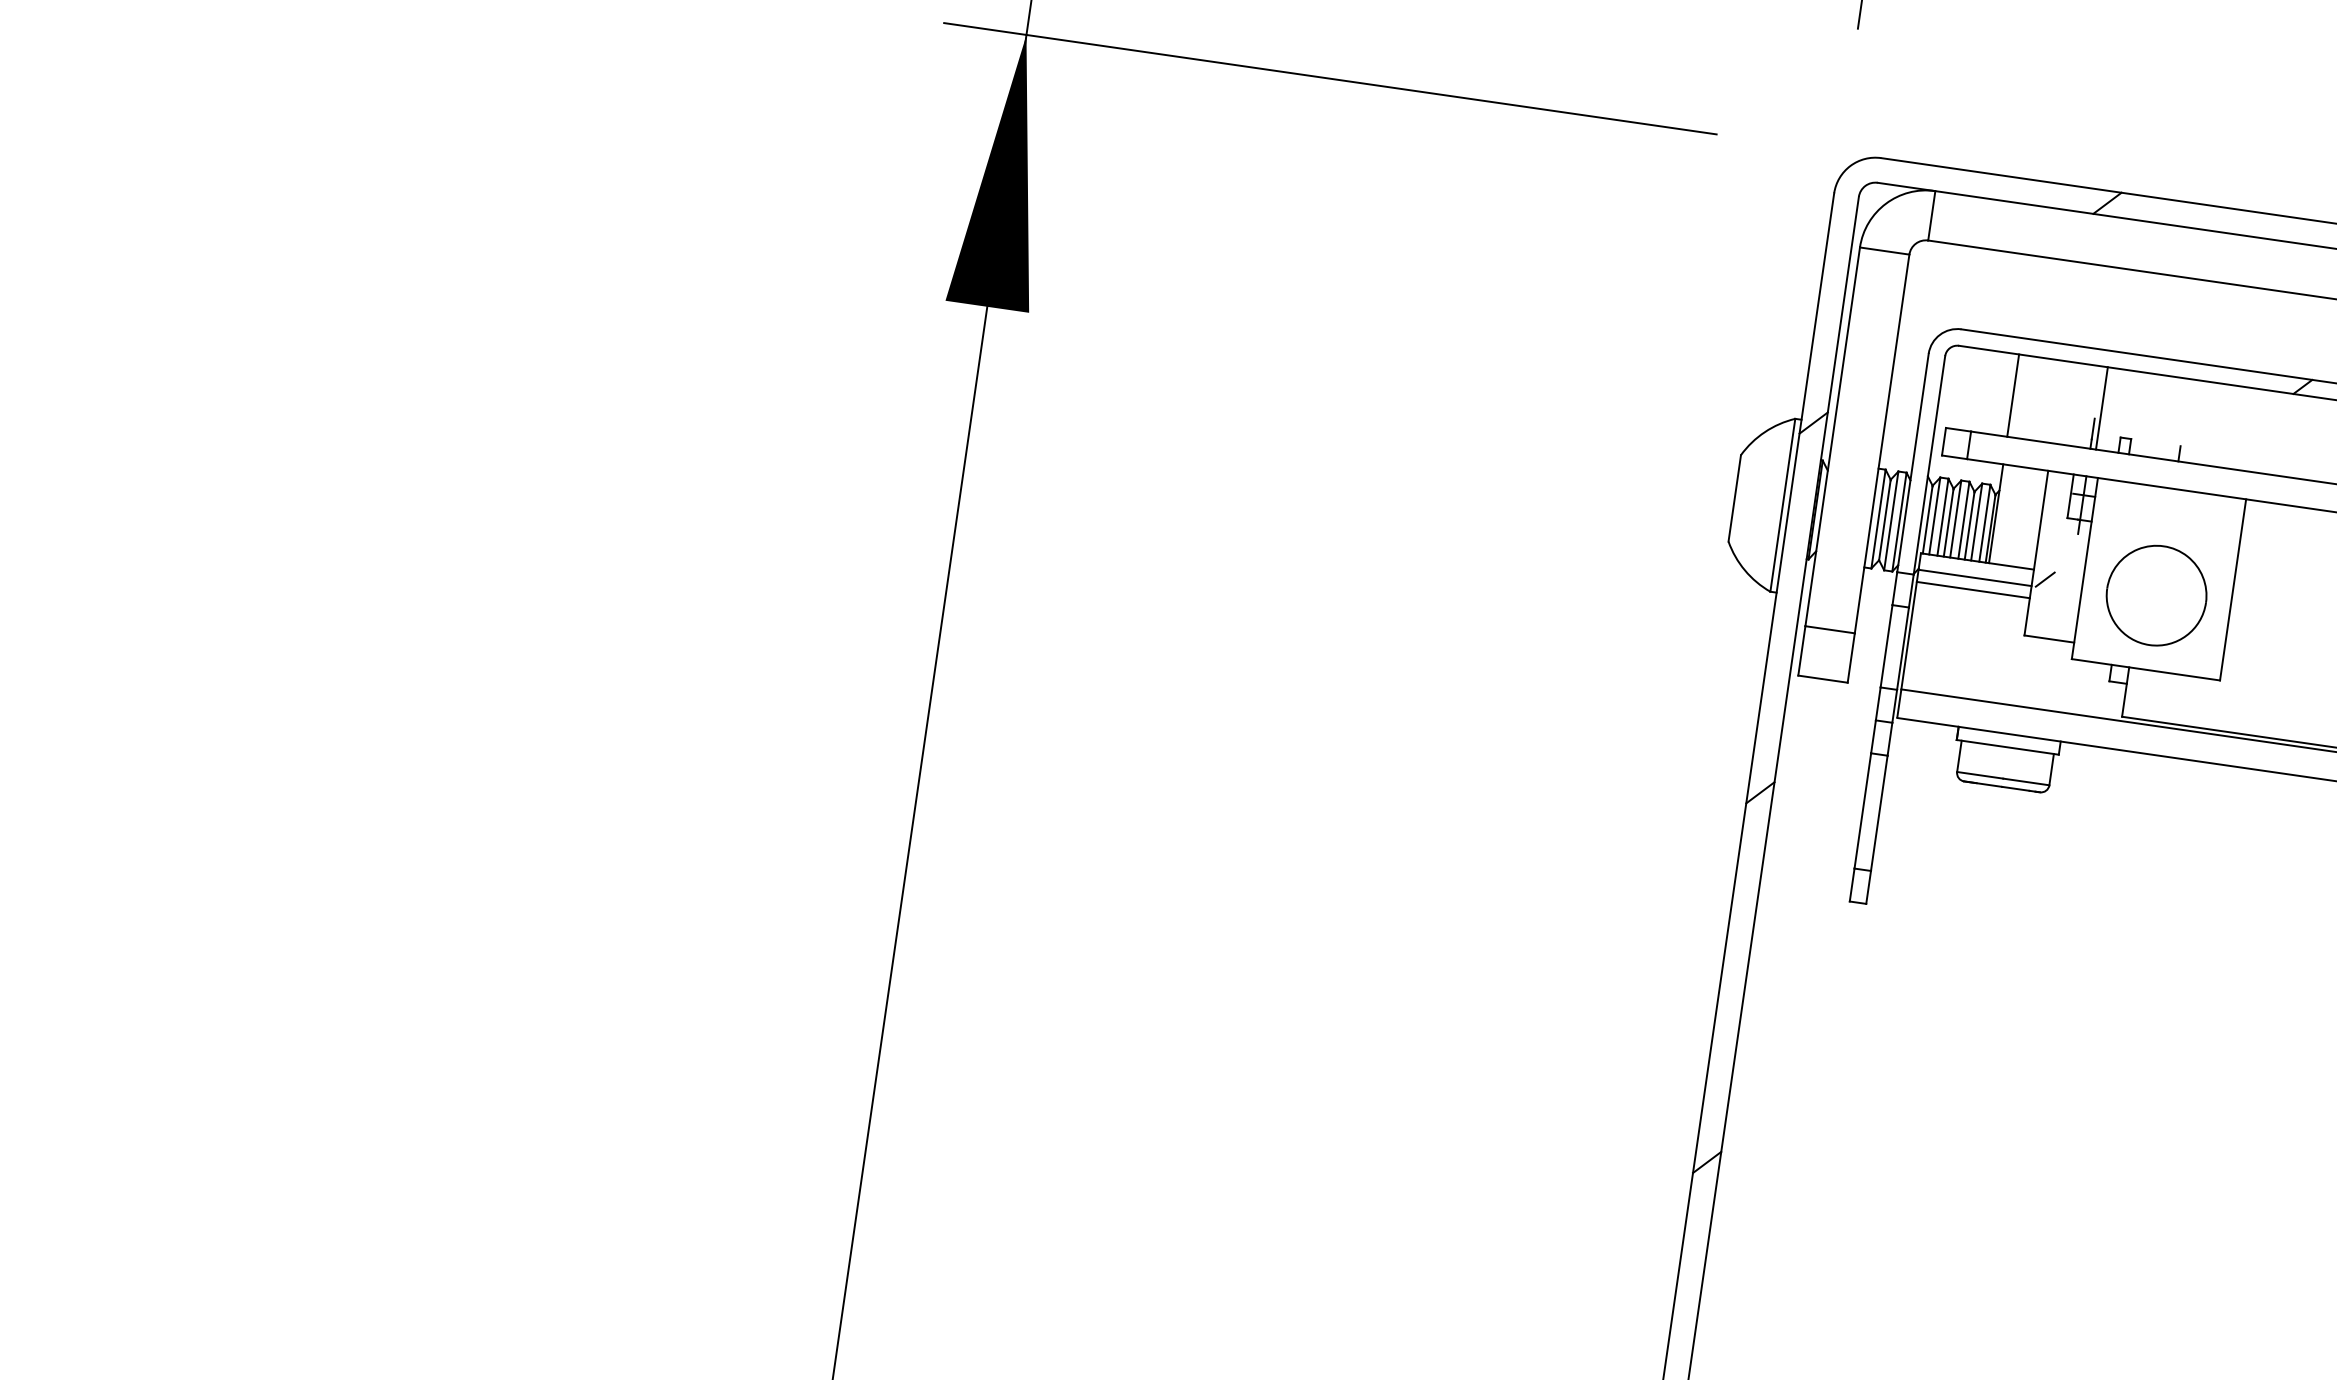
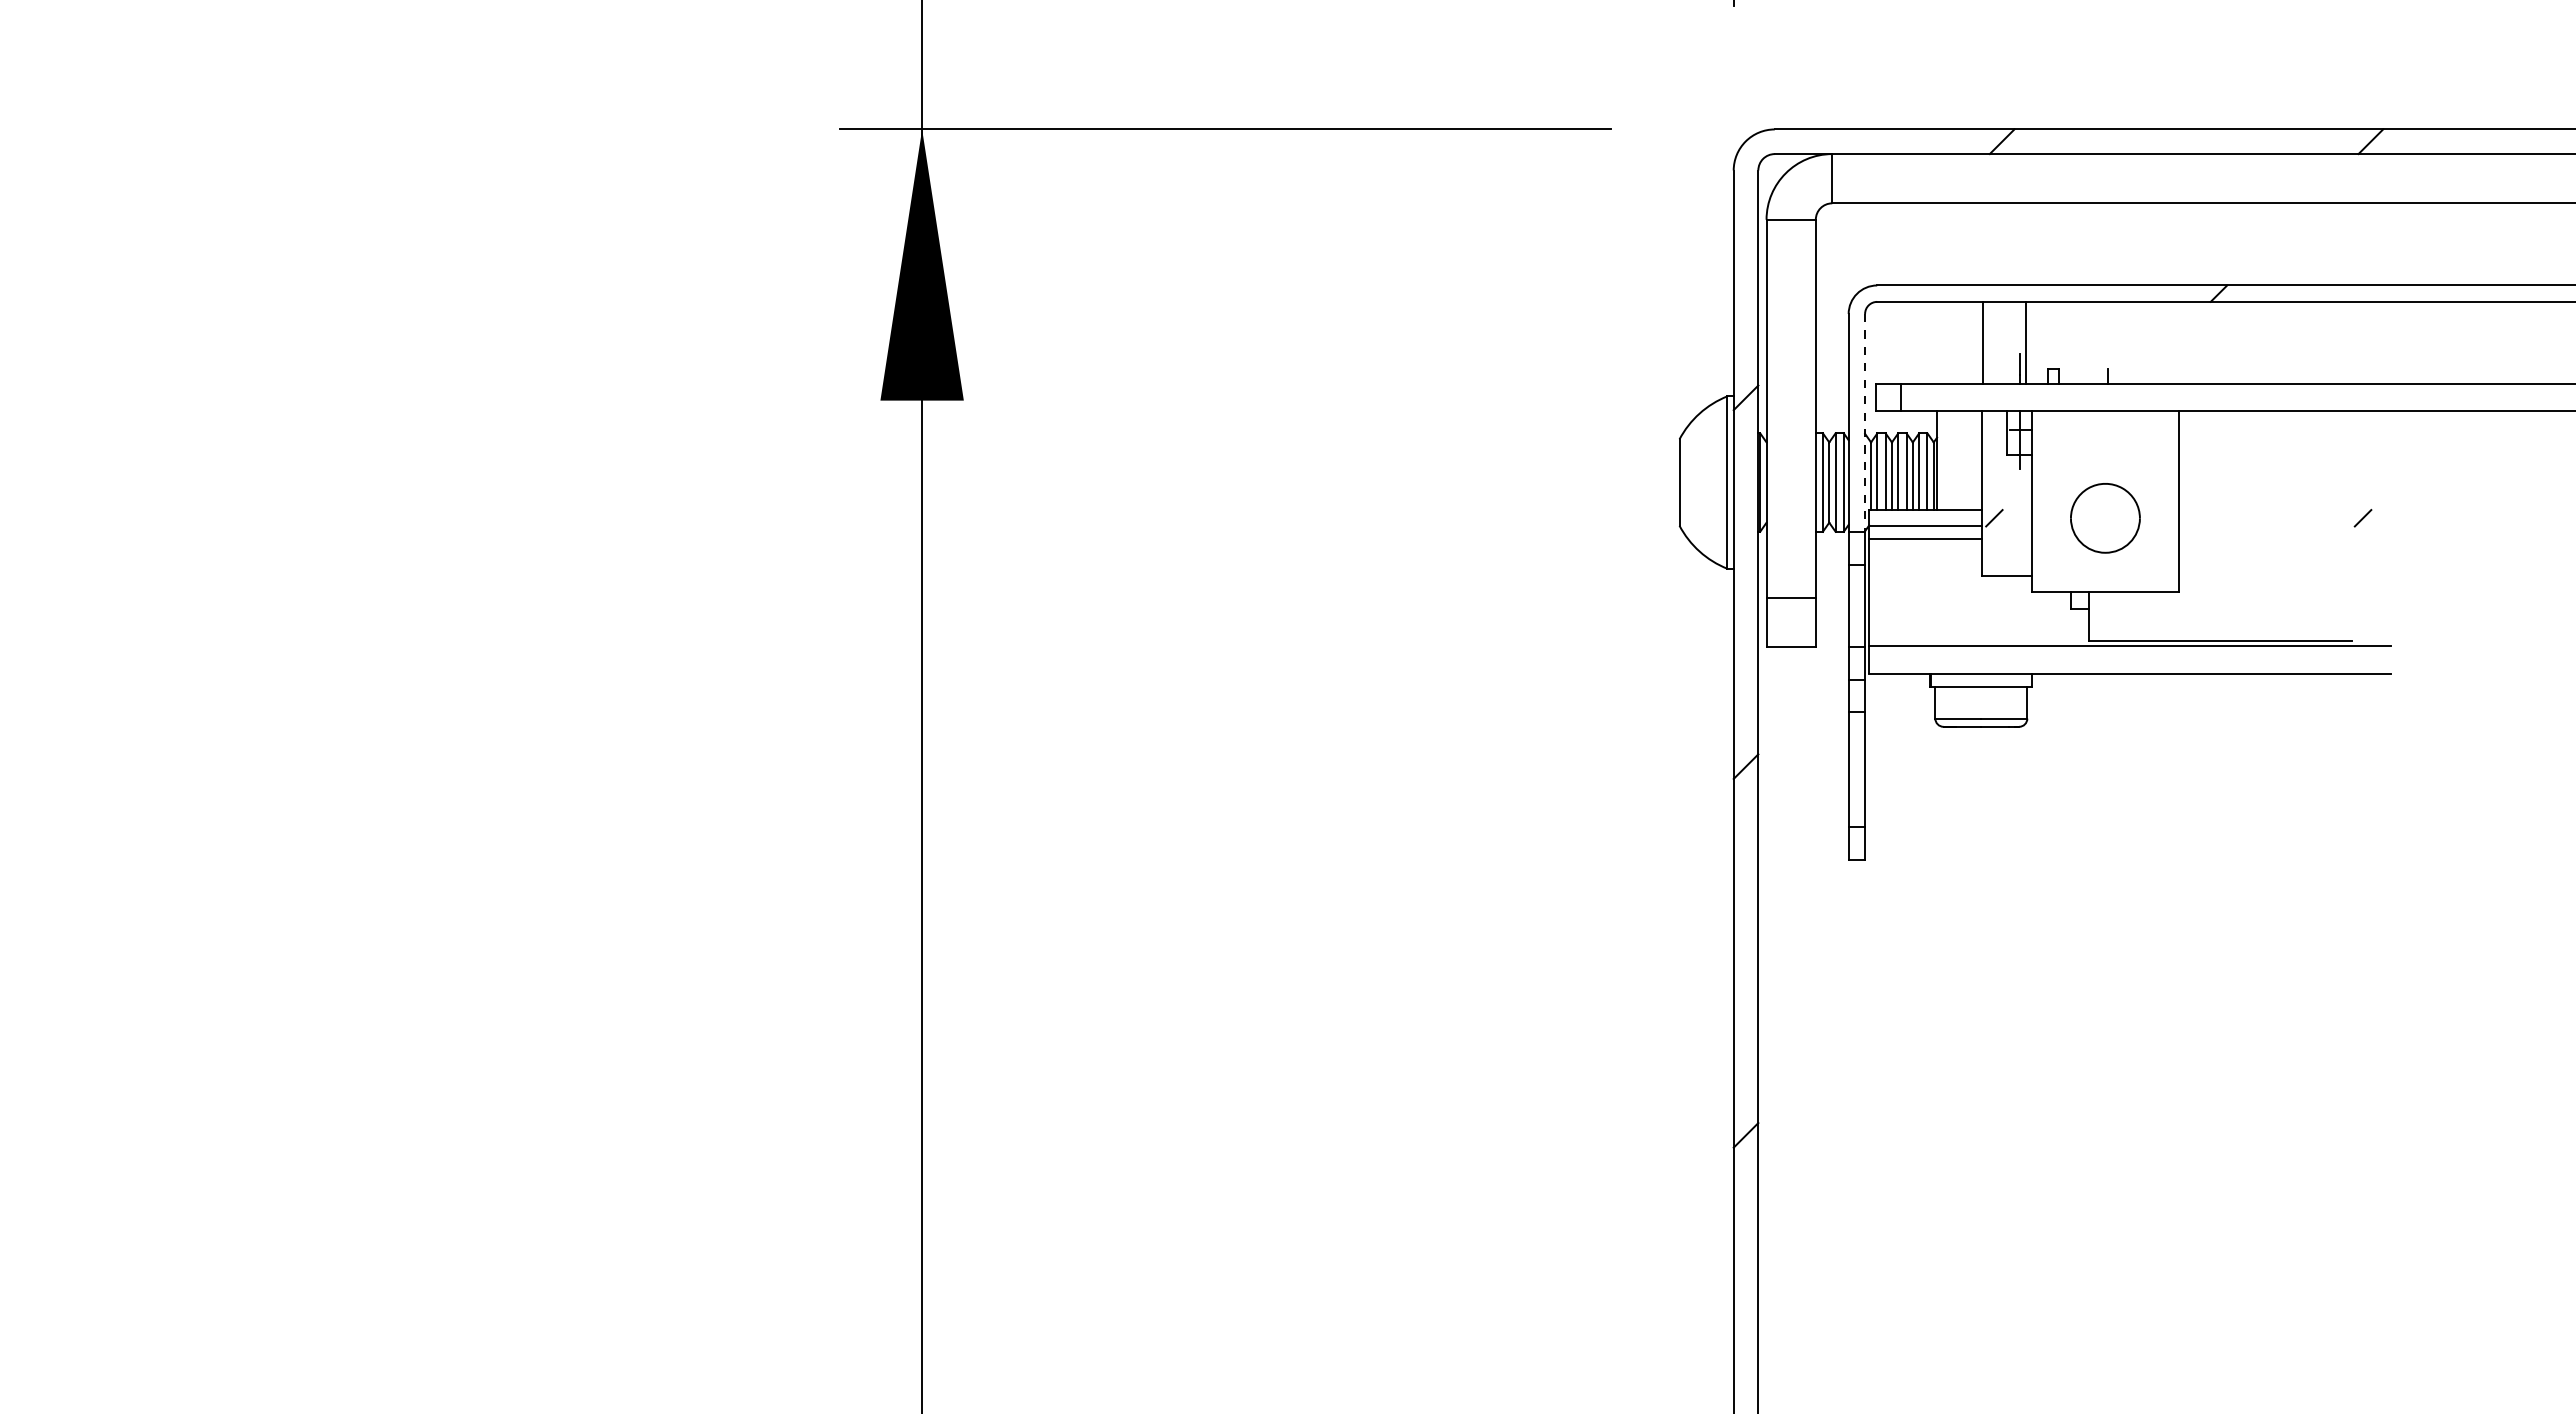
line: (2013, 395) -> (1983, 342), moved
line: (1929, 465) -> (1865, 422), solid -> dashed
part: (2156, 595) -> (2105, 518), size x0.7

